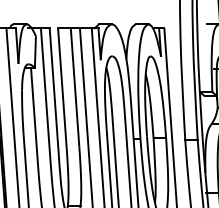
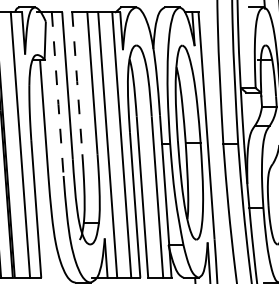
line: (62, 88) -> (77, 83), solid -> dashed
line: (45, 97) -> (57, 94), solid -> dashed

